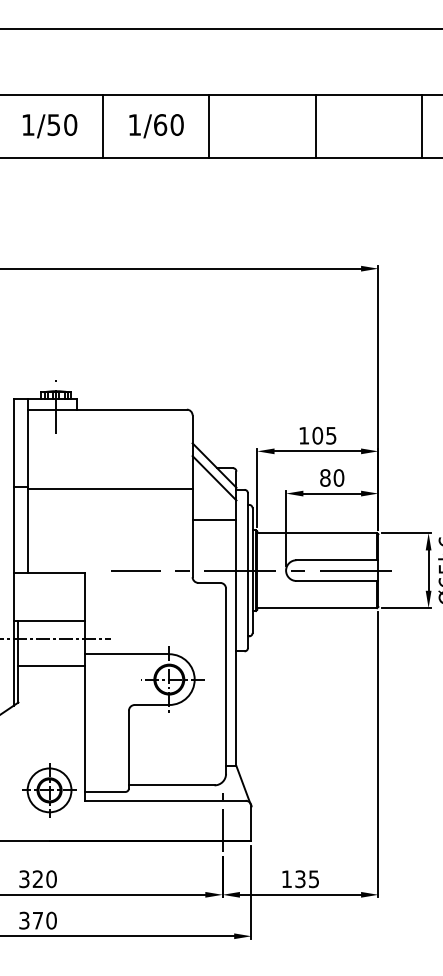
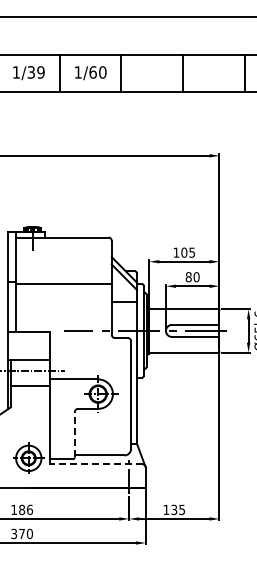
text: (62, 125) -> (36, 72), 1/50 -> 1/39
line: (128, 749) -> (74, 434), solid -> dashed
line: (166, 800) -> (96, 464), solid -> dashed
text: (37, 878) -> (21, 509), 320 -> 186

